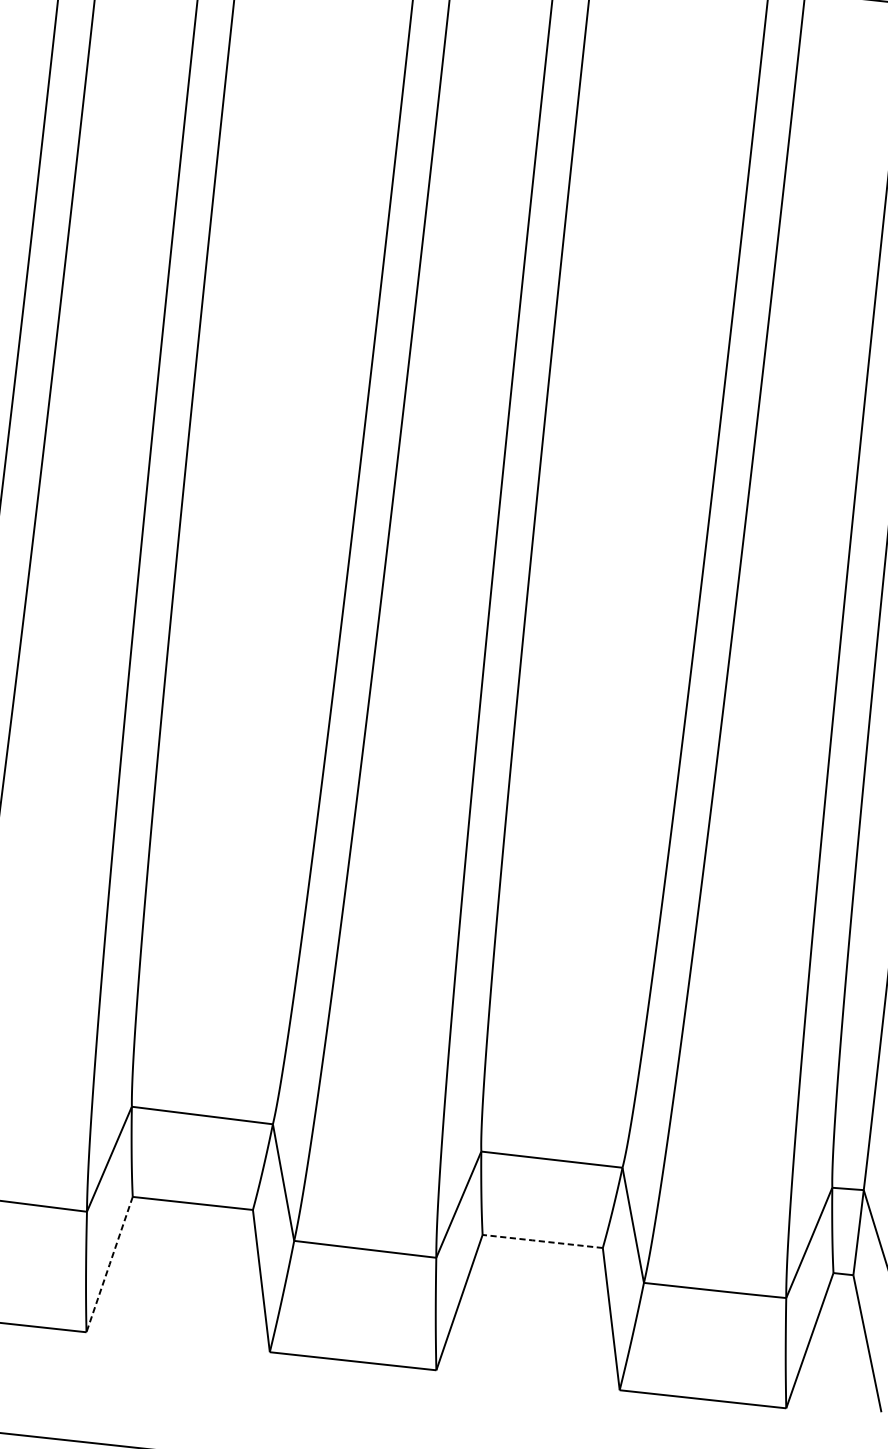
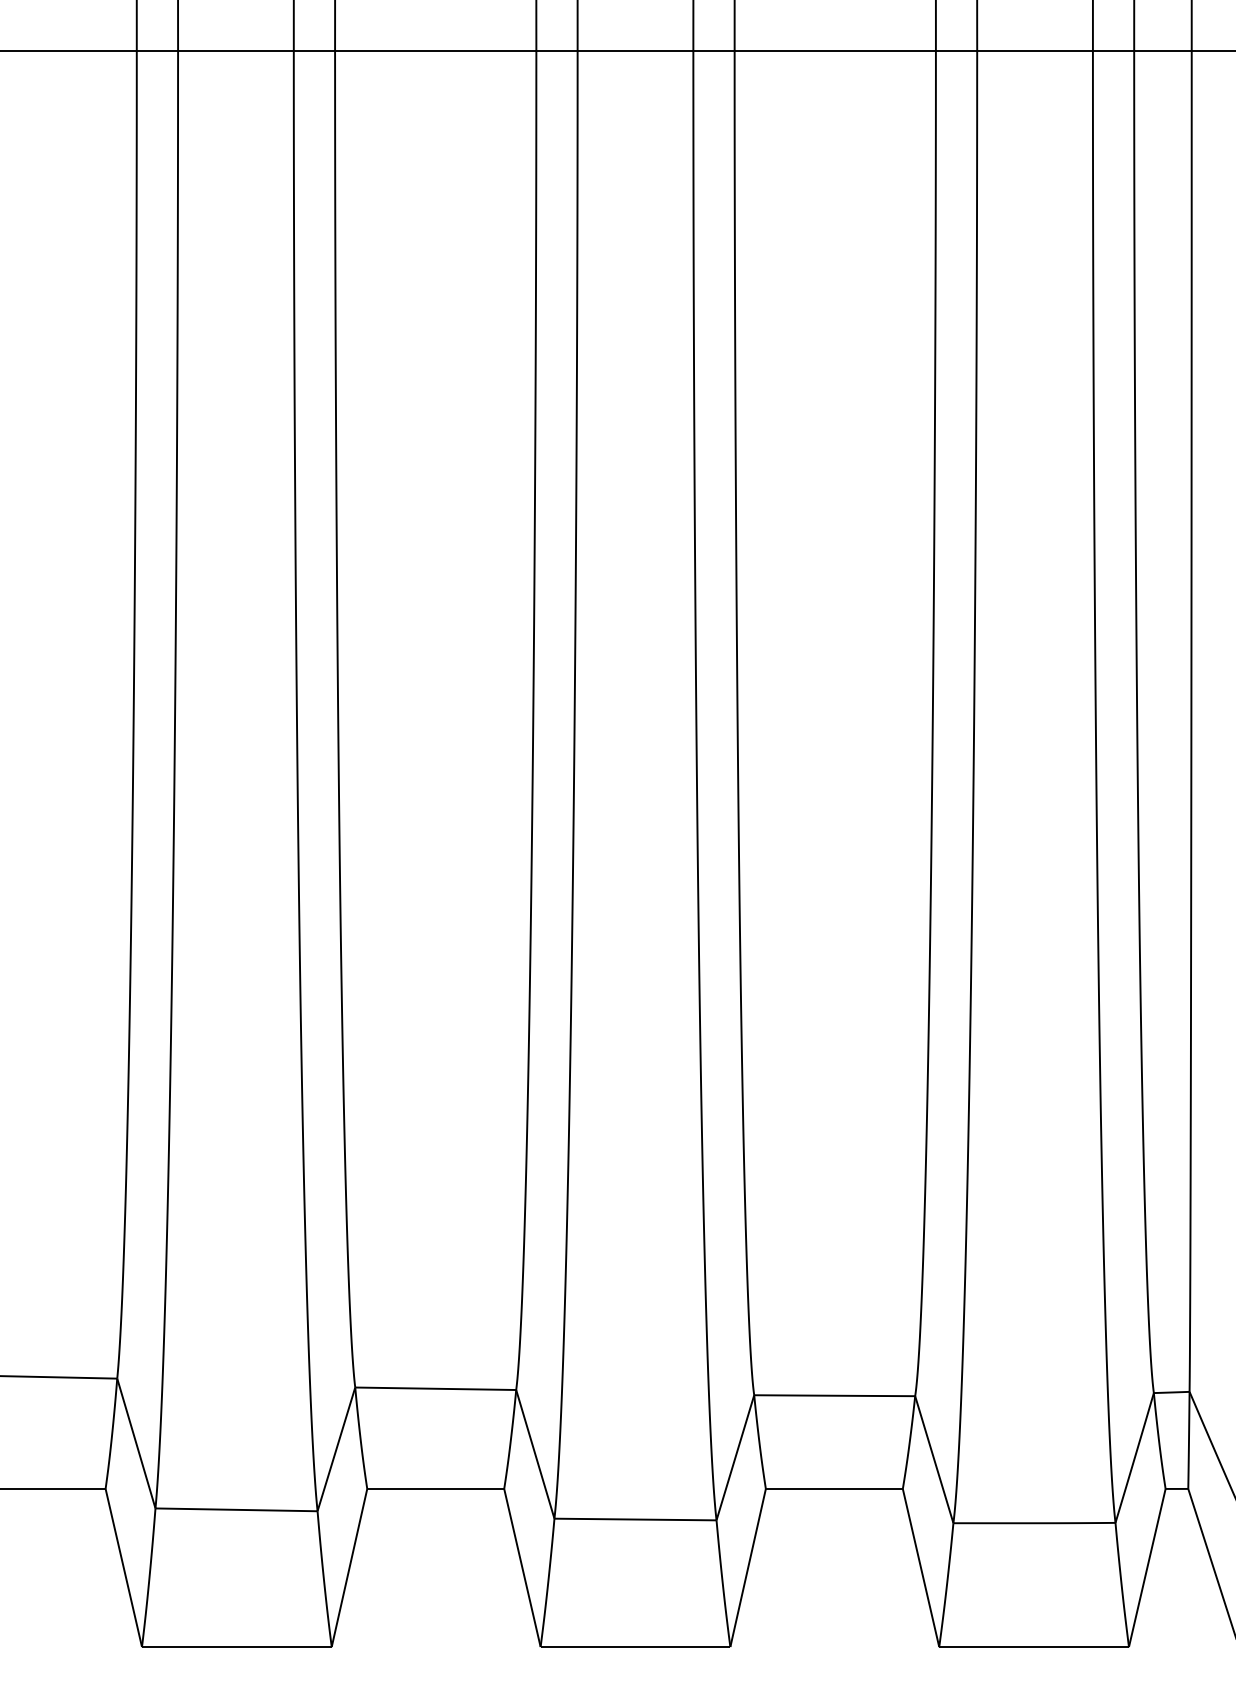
line: (542, 1241) -> (834, 1488), dashed -> solid
line: (109, 1265) -> (349, 1568), dashed -> solid

